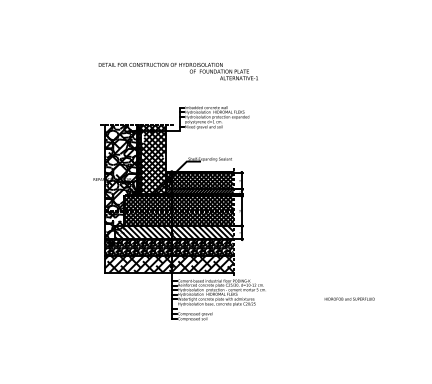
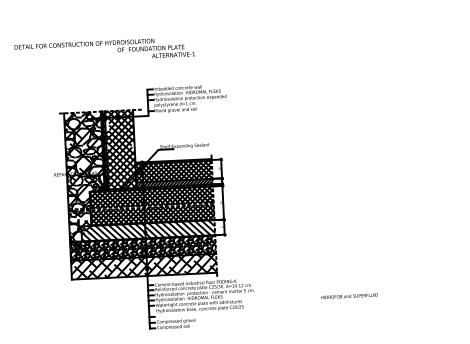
text: (177, 71) -> (103, 50), moved

